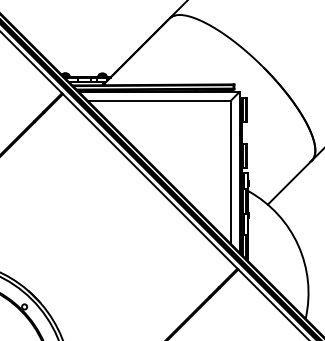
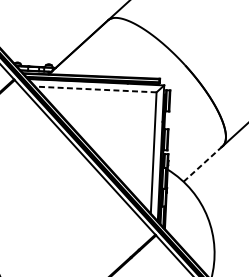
line: (159, 100) -> (96, 89), solid -> dashed
line: (290, 182) -> (203, 163), solid -> dashed

